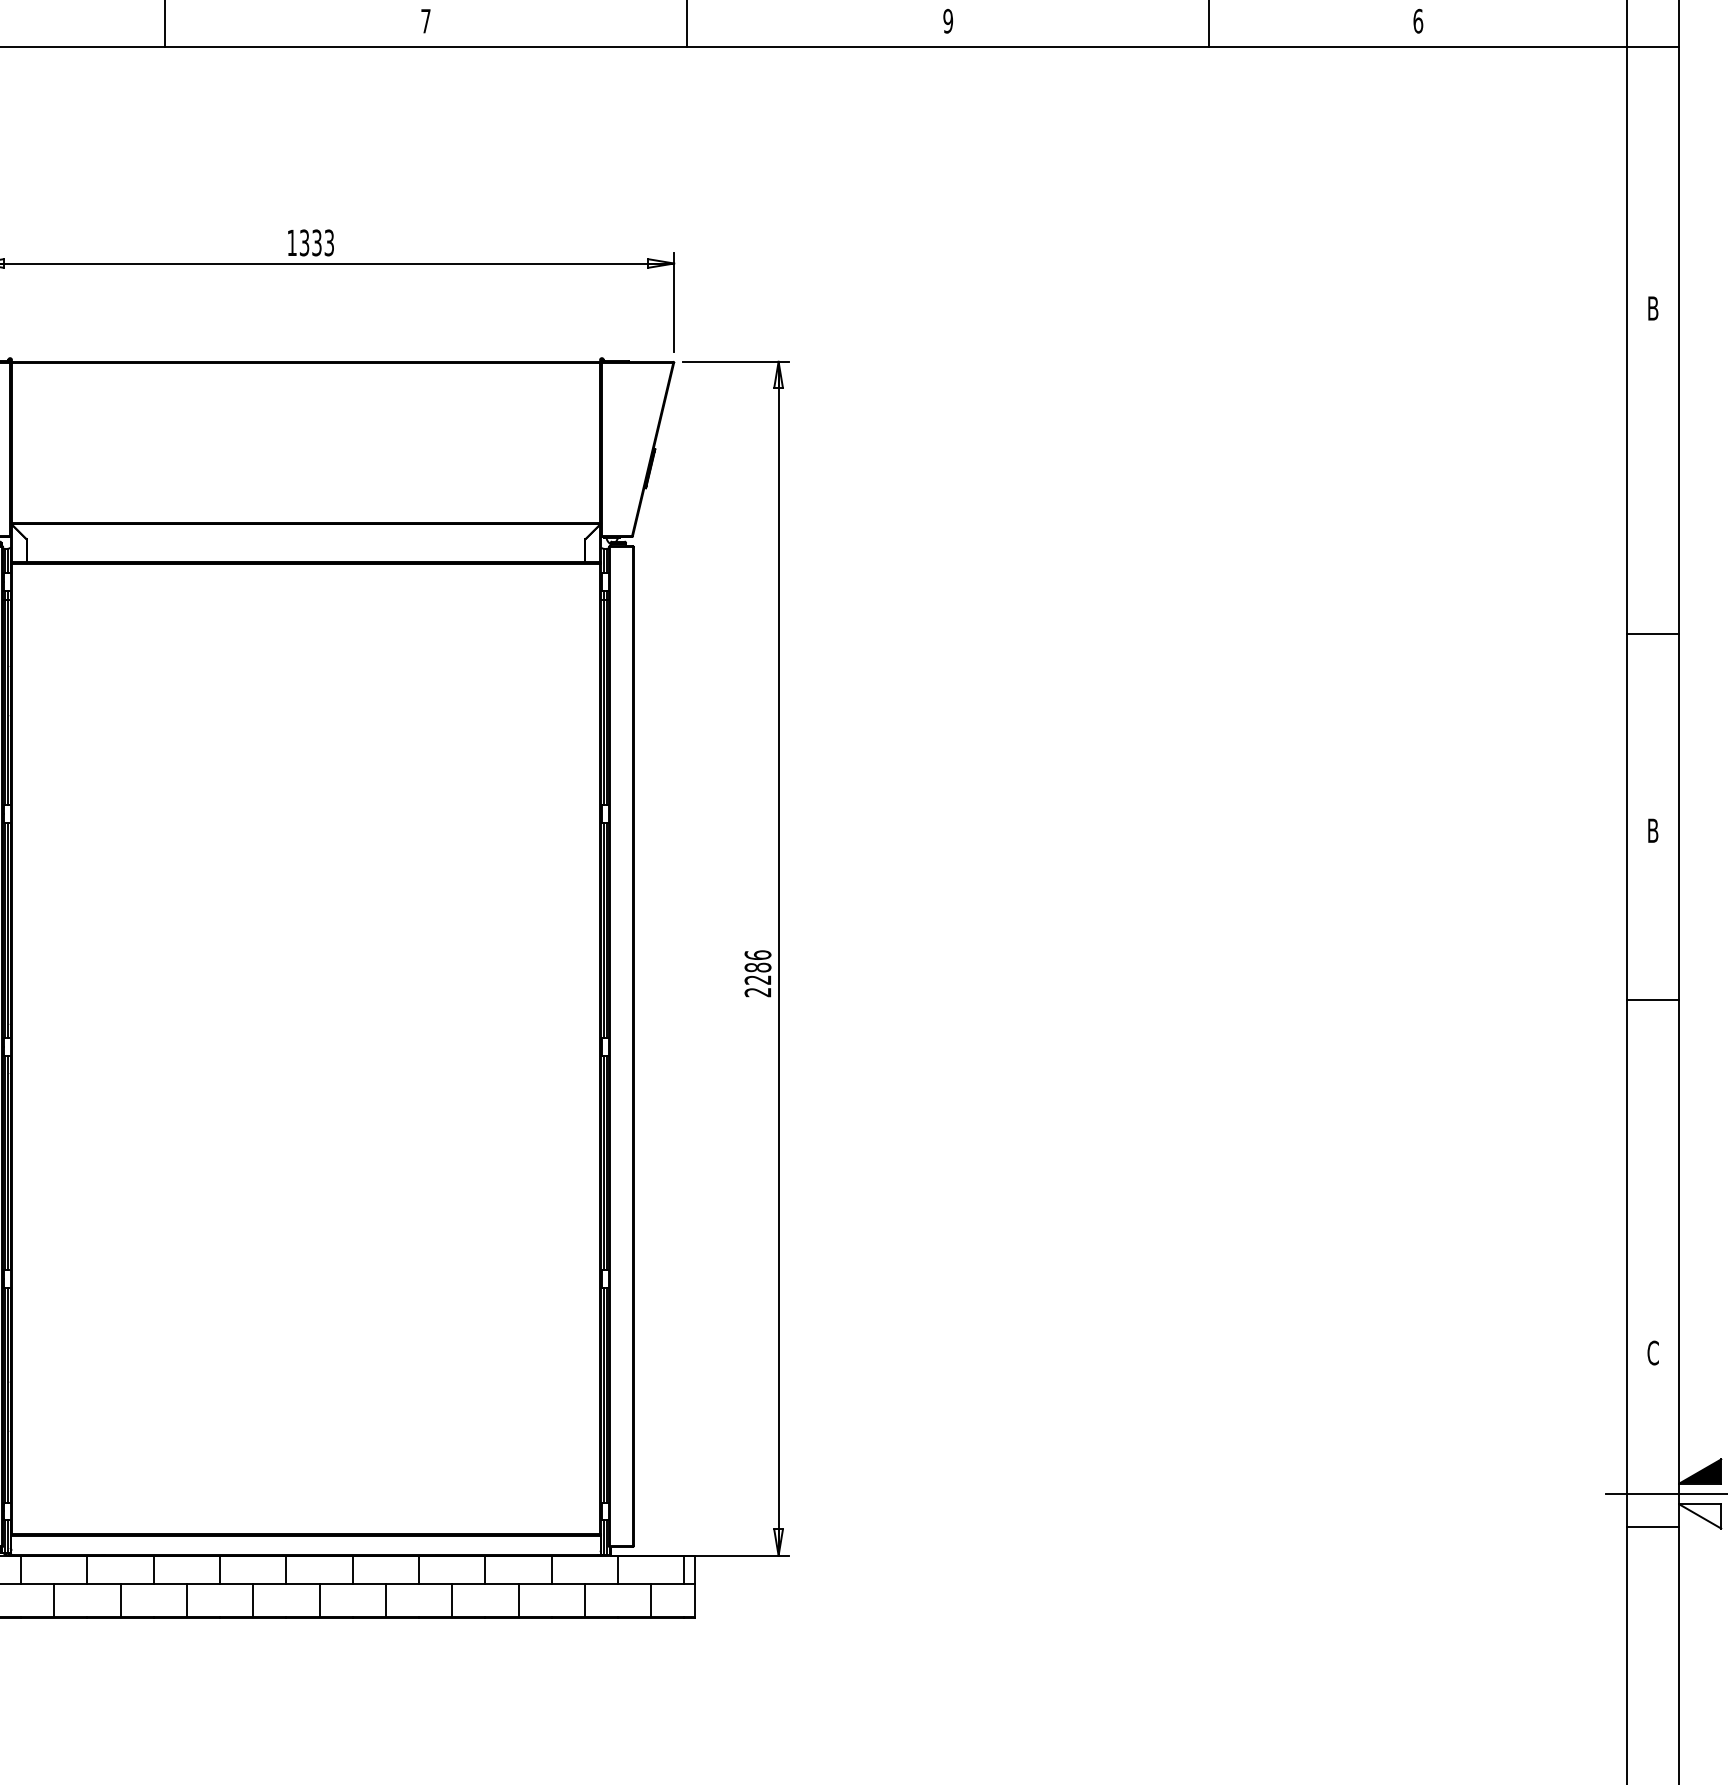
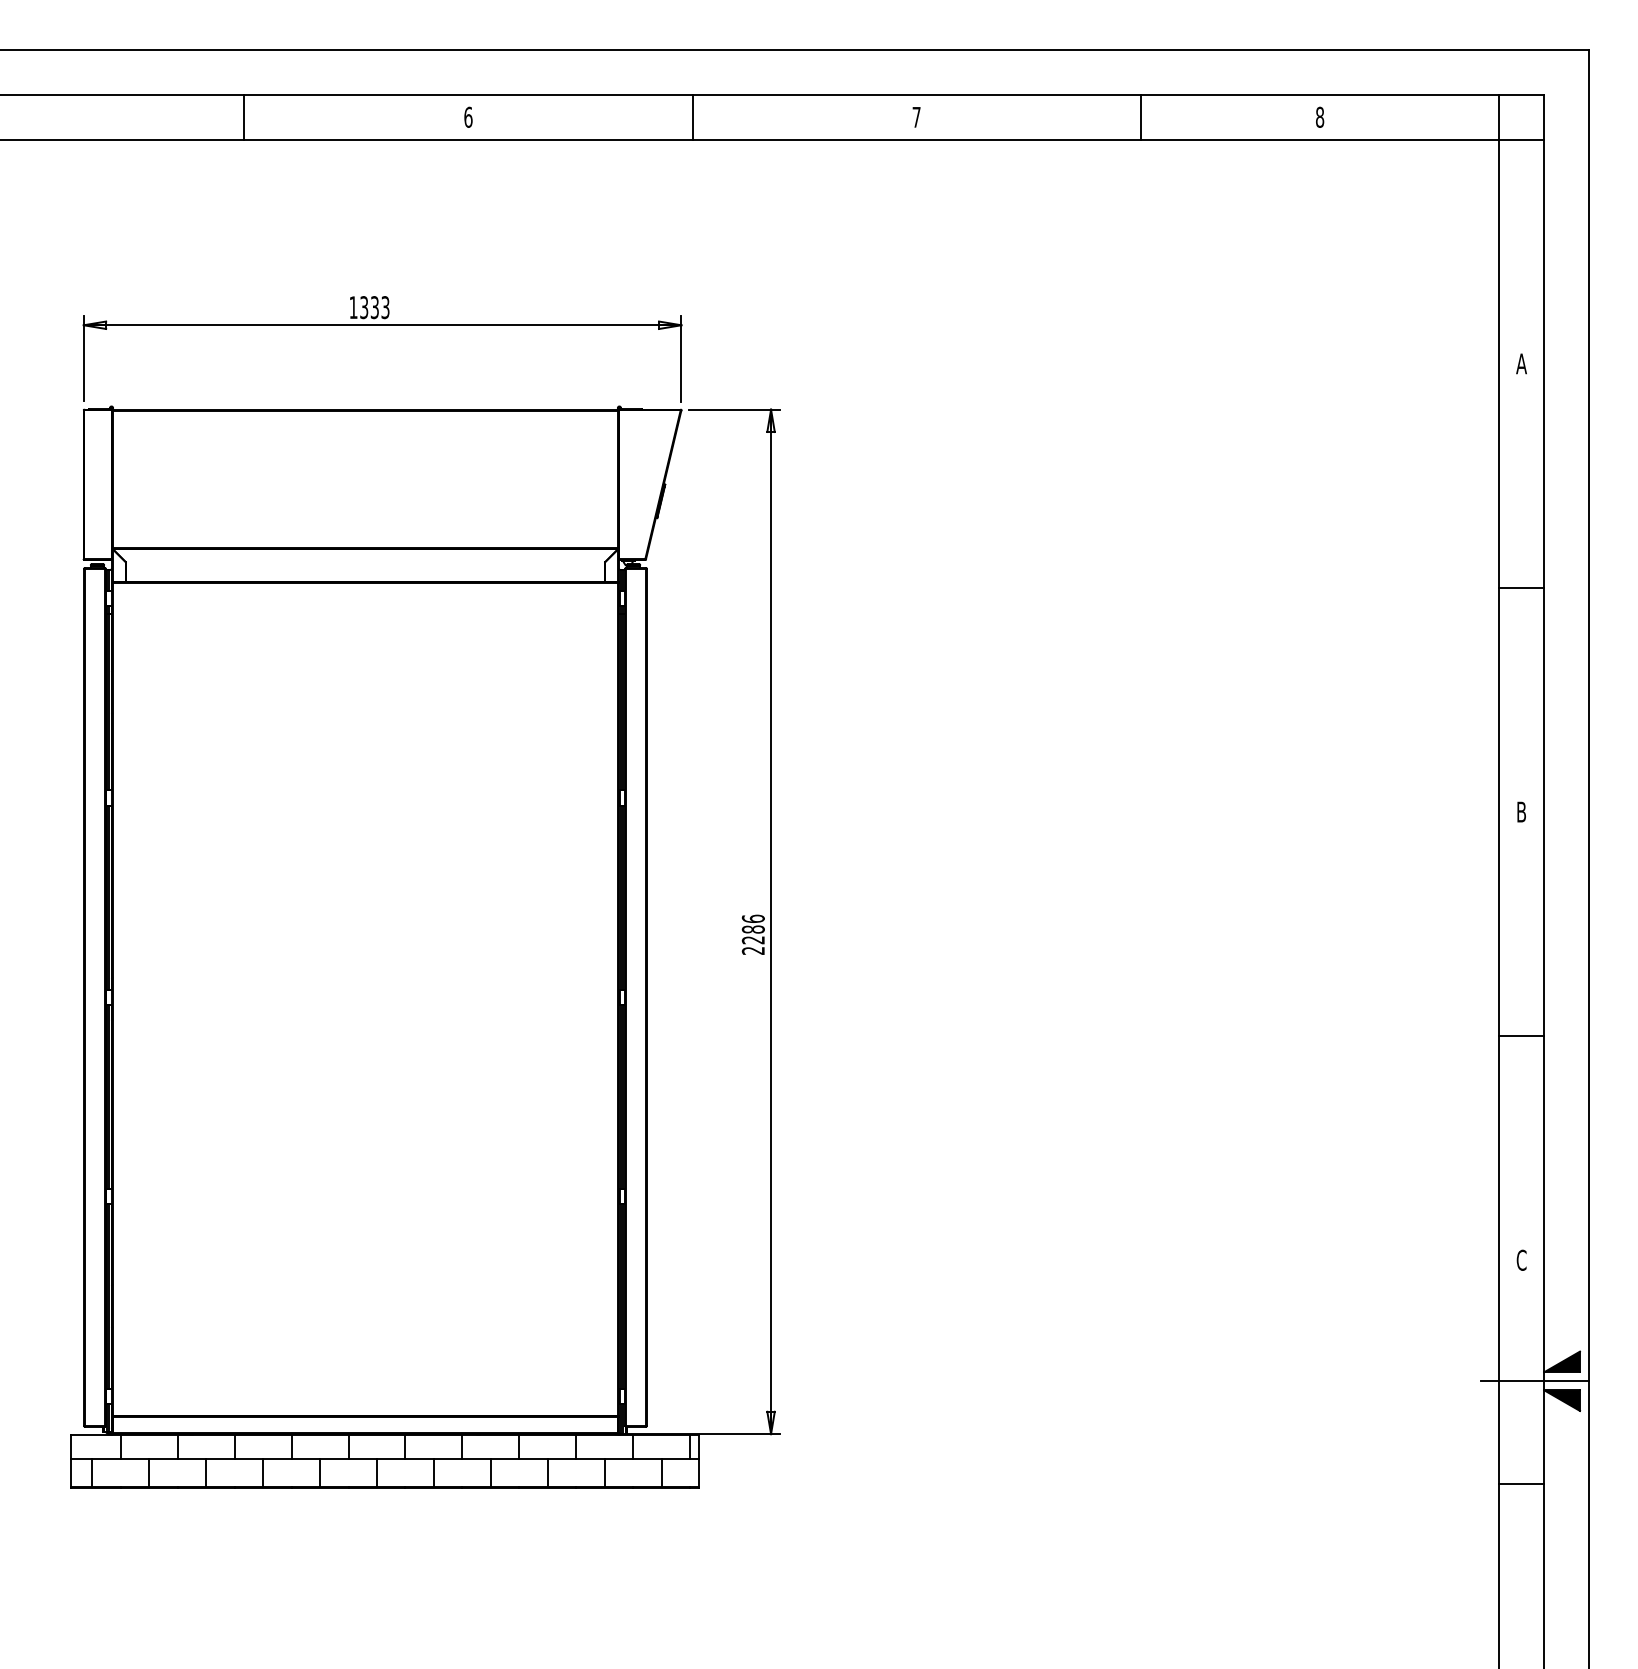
text: (426, 20) -> (468, 116), 7 -> 6
text: (948, 20) -> (916, 116), 9 -> 7
text: (1418, 20) -> (1320, 116), 6 -> 8
text: (1653, 308) -> (1521, 363), B -> A
line: (1653, 633) -> (1521, 587), moved
line: (1653, 1000) -> (1521, 1036), moved
fill: (1700, 1516) -> (1562, 1400), added
line: (1653, 1526) -> (1521, 1484), moved

